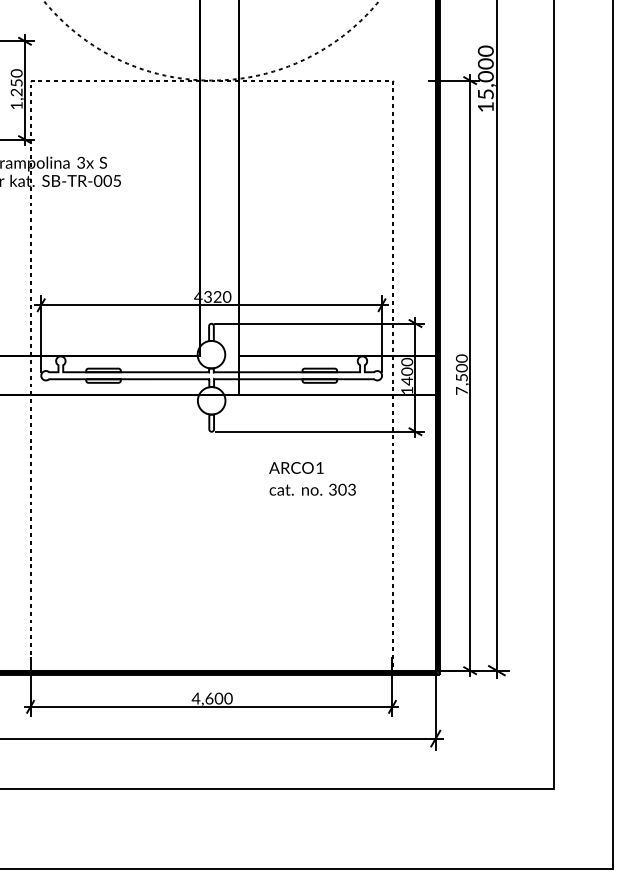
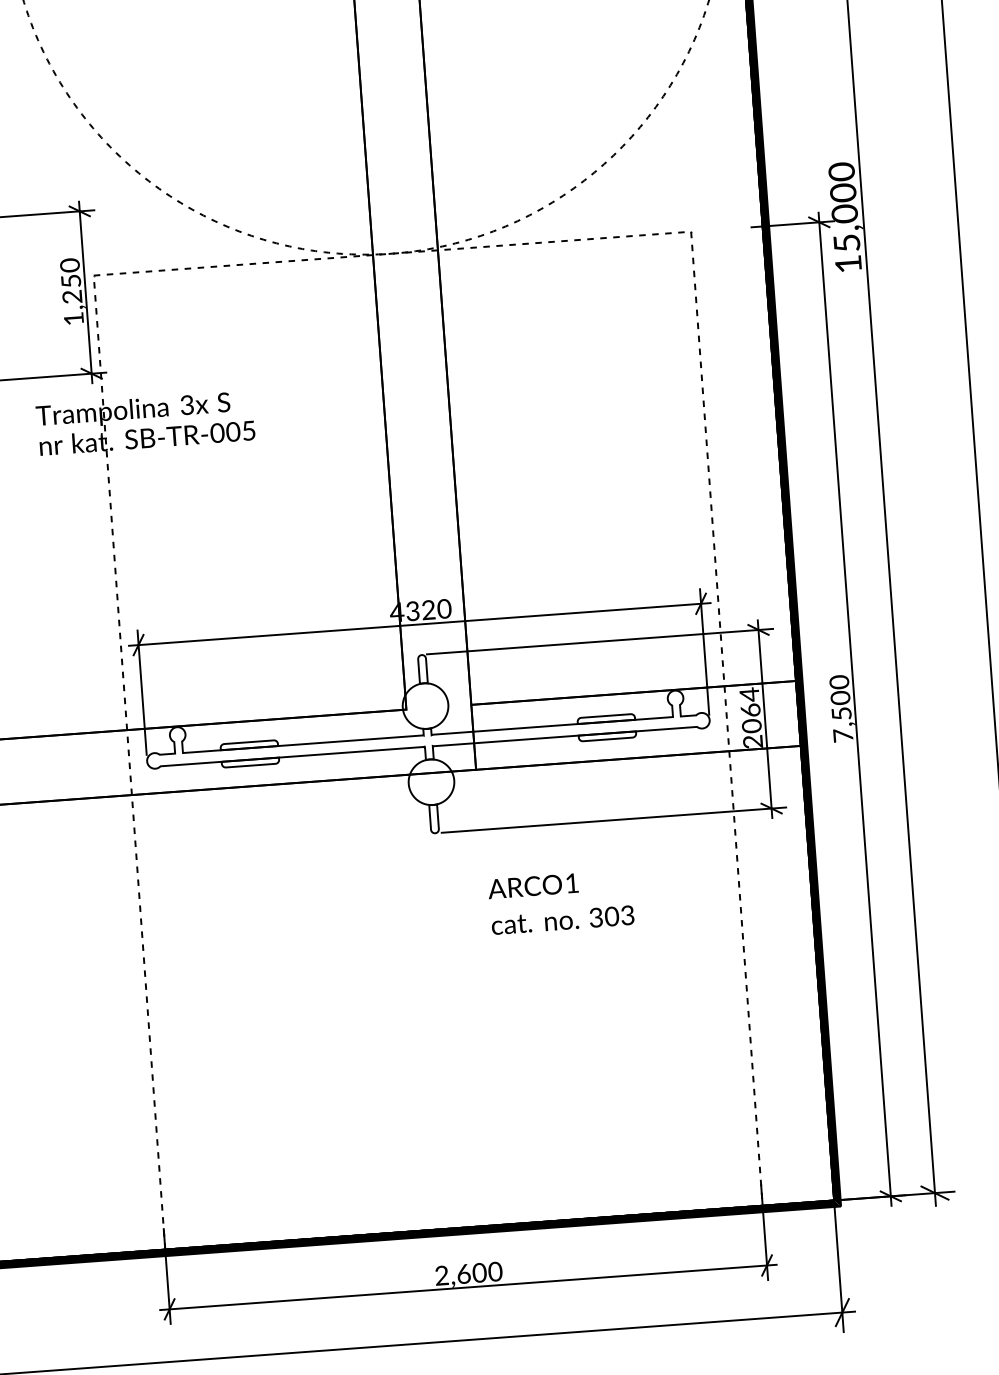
text: (407, 375) -> (751, 716), 1400 -> 2064
text: (312, 478) -> (561, 901), moved
text: (195, 698) -> (440, 1275), 4,600 -> 2,600

